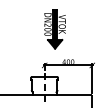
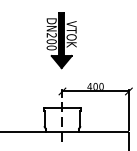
part: (54, 29) -> (60, 41), moved

